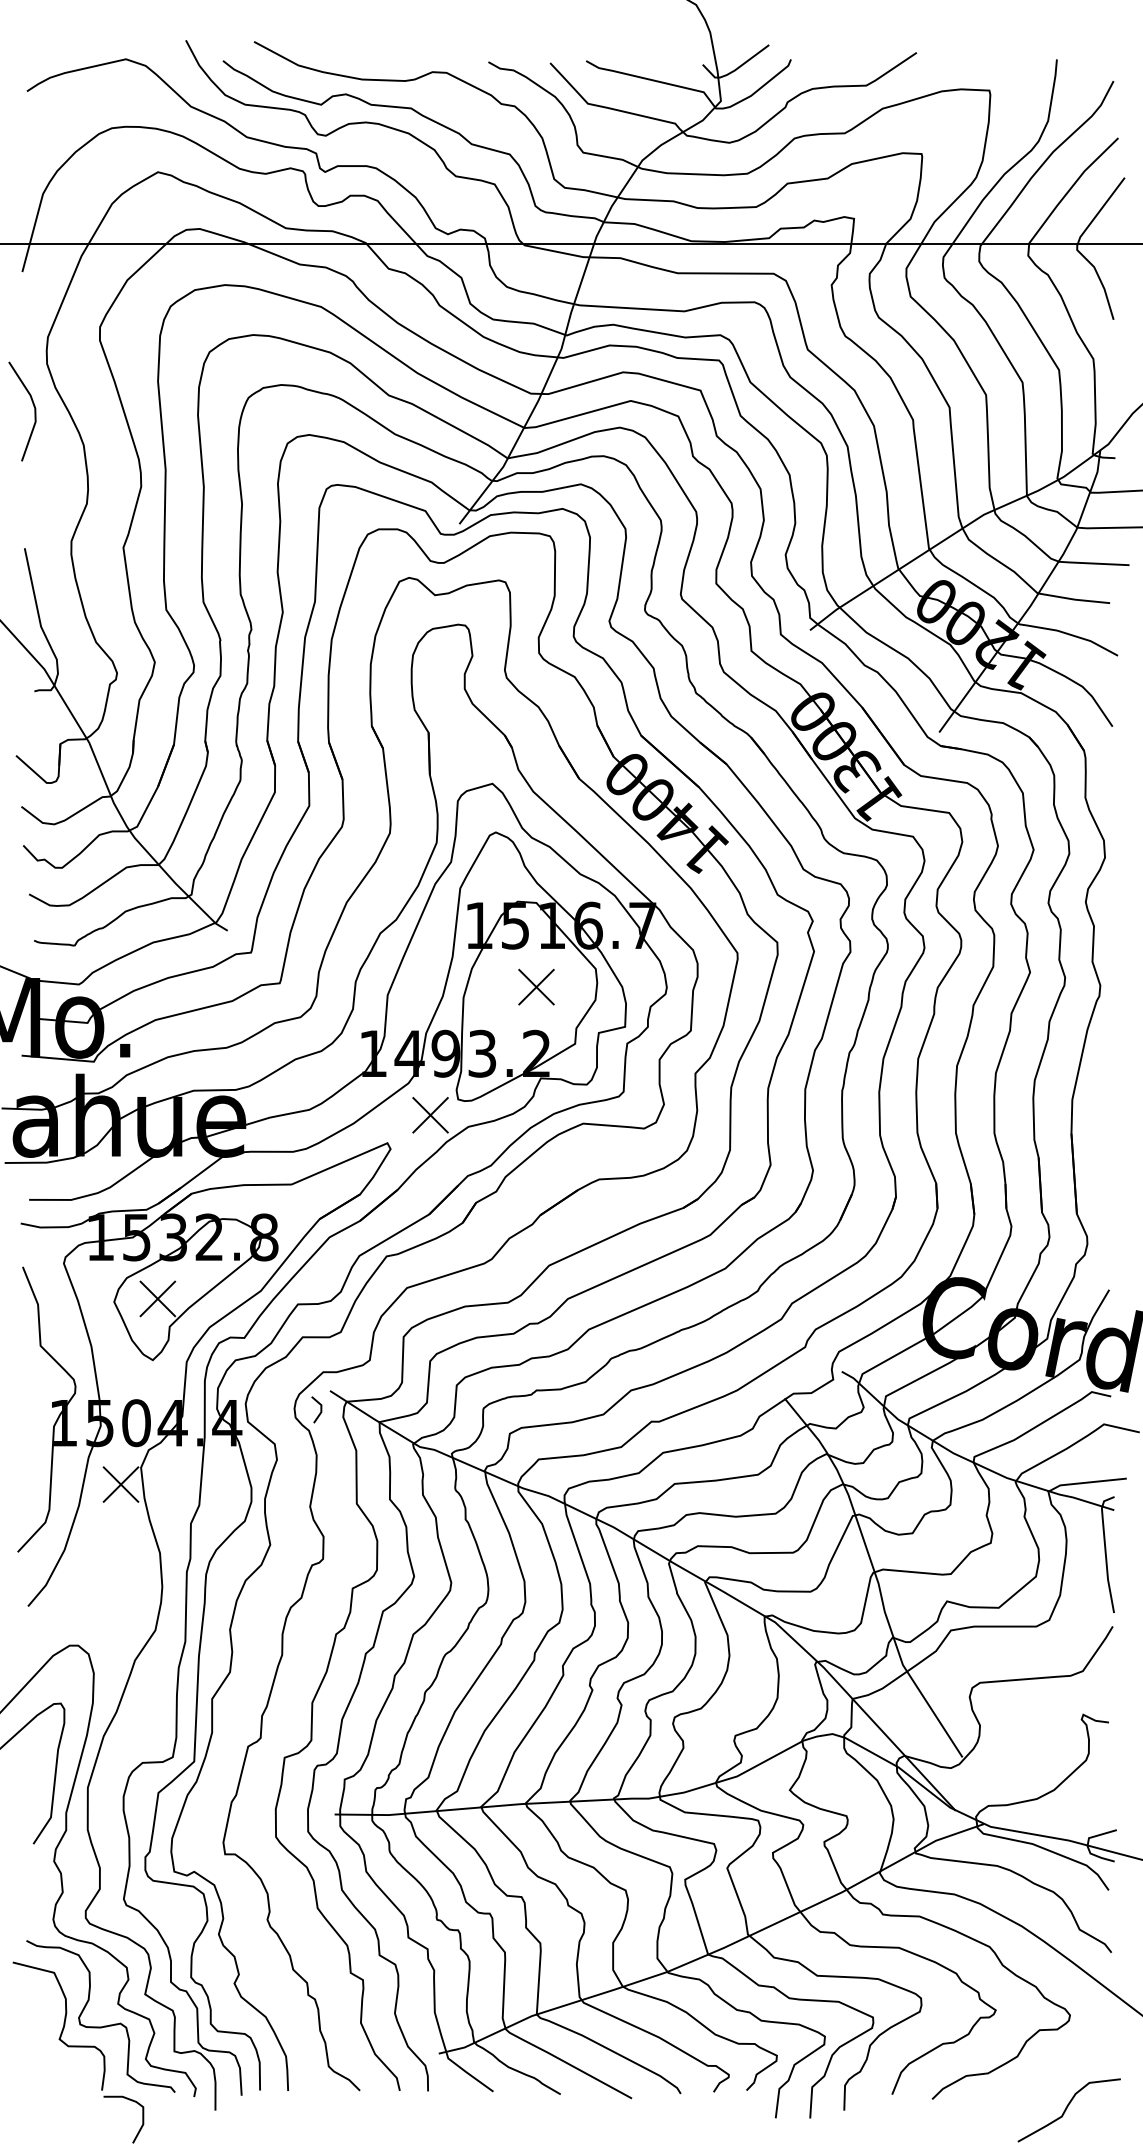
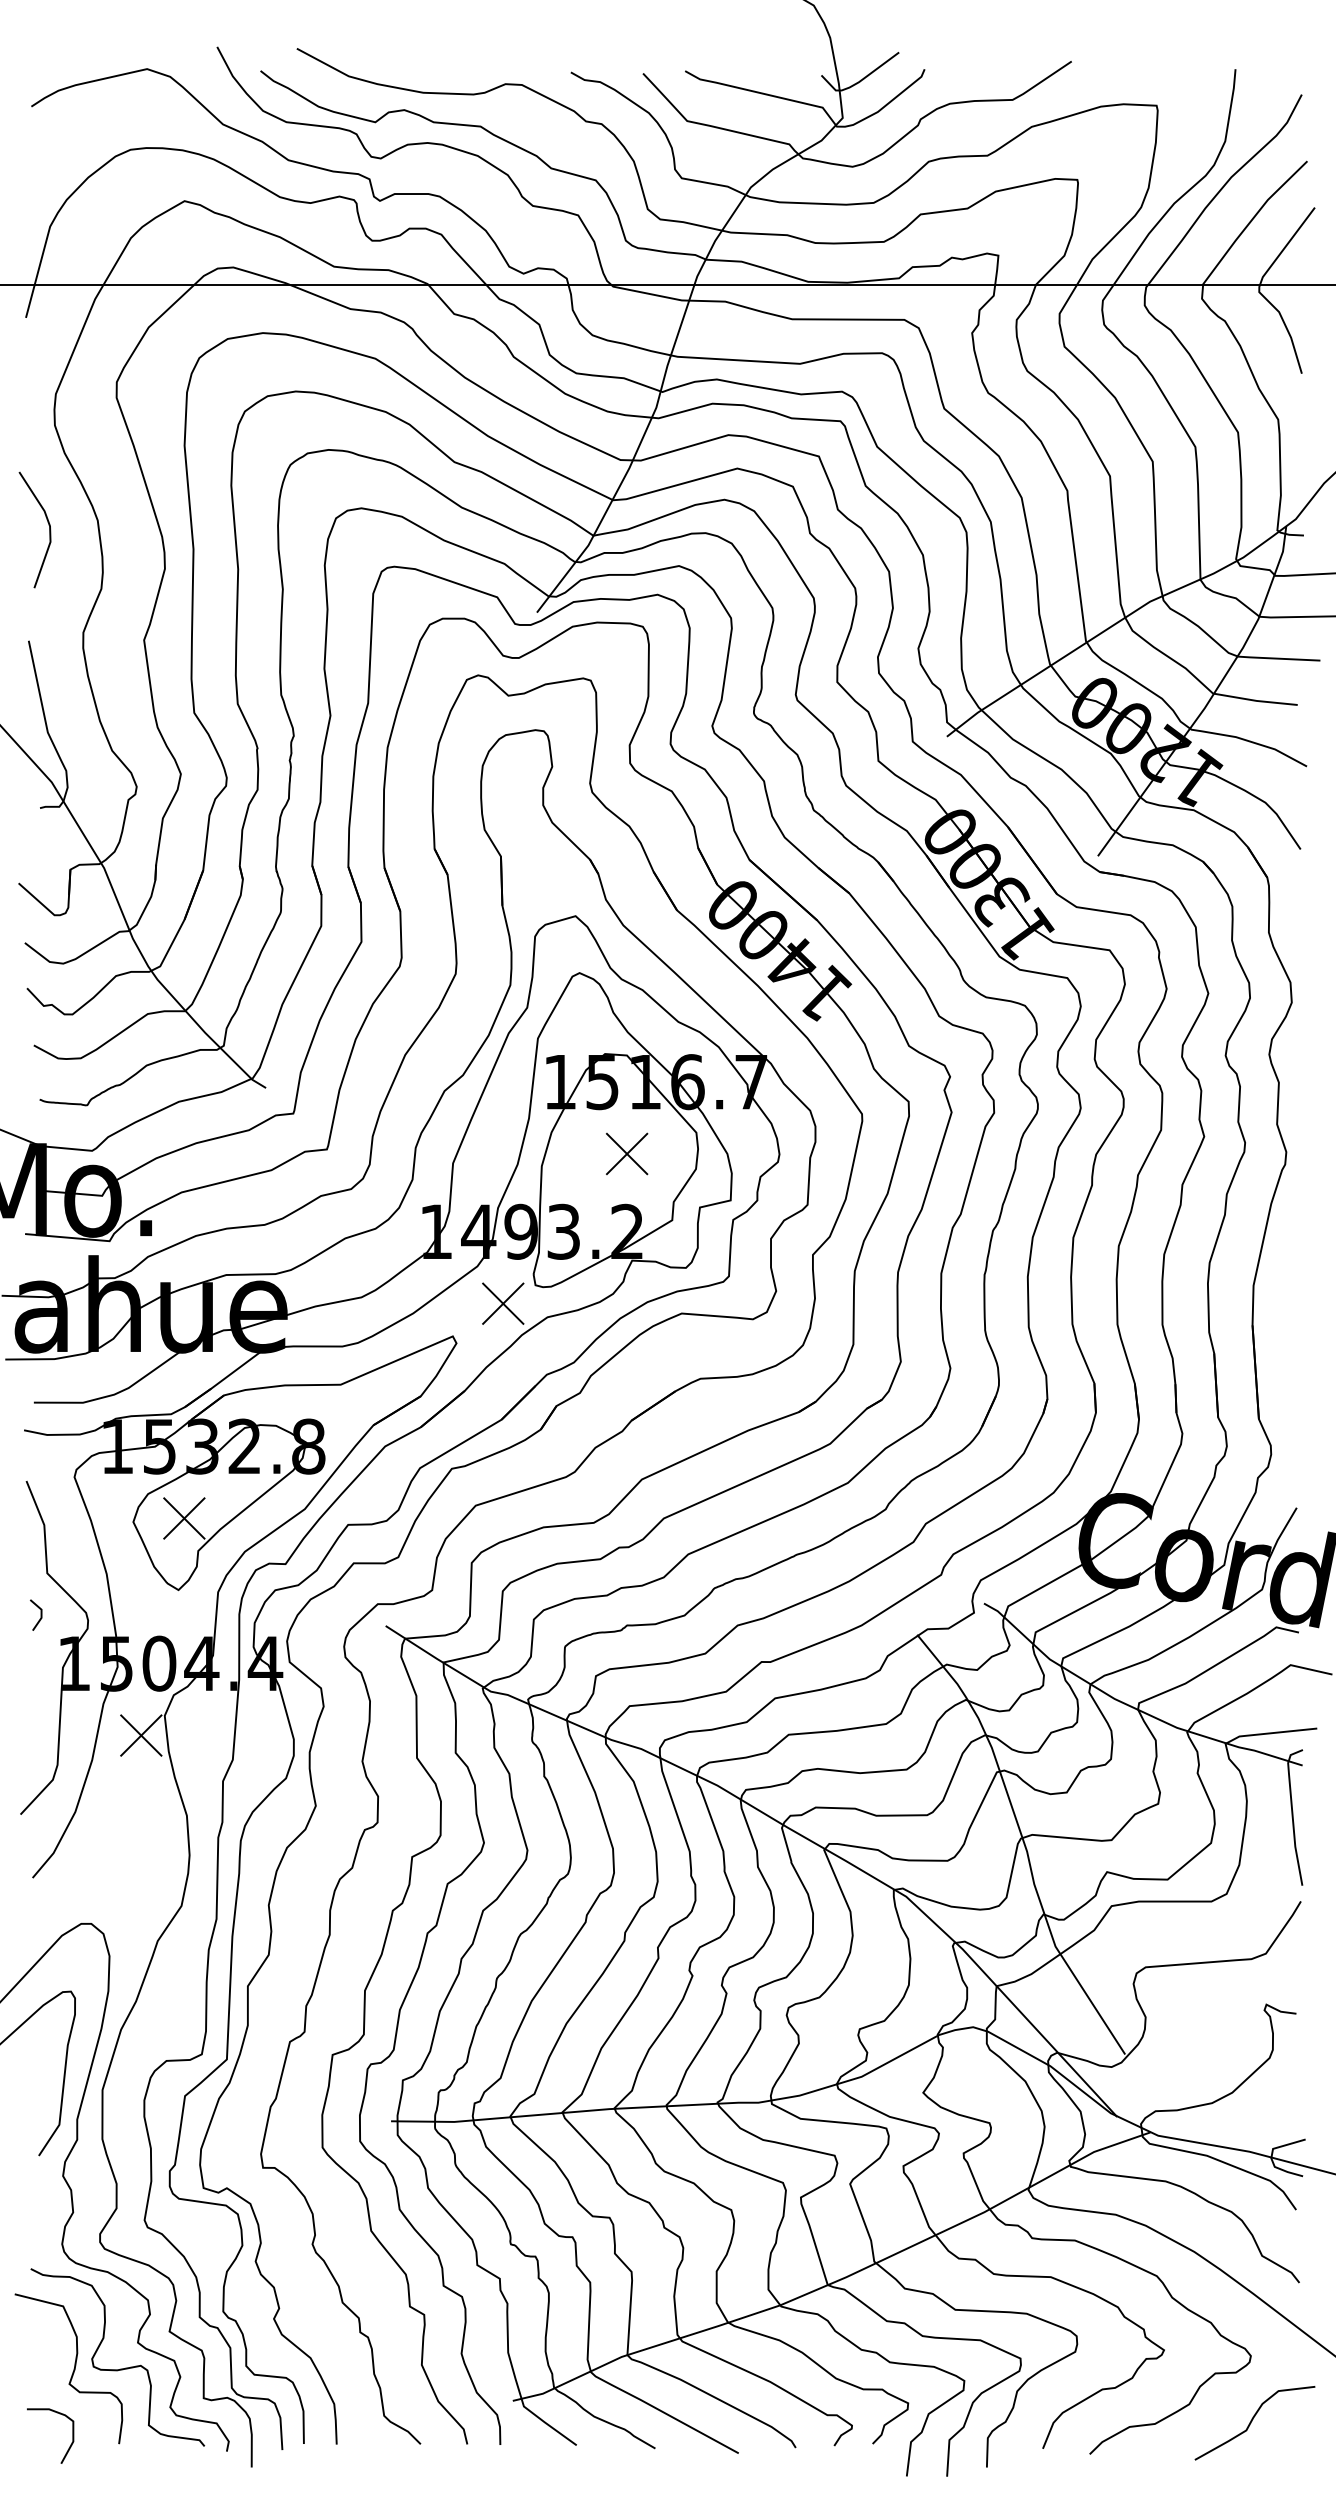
line: (33, 407) -> (48, 525), moved
line: (320, 1409) -> (40, 1614), moved
curve: (1067, 2108) -> (1252, 2421), moved
curve: (140, 2126) -> (70, 2444), moved

